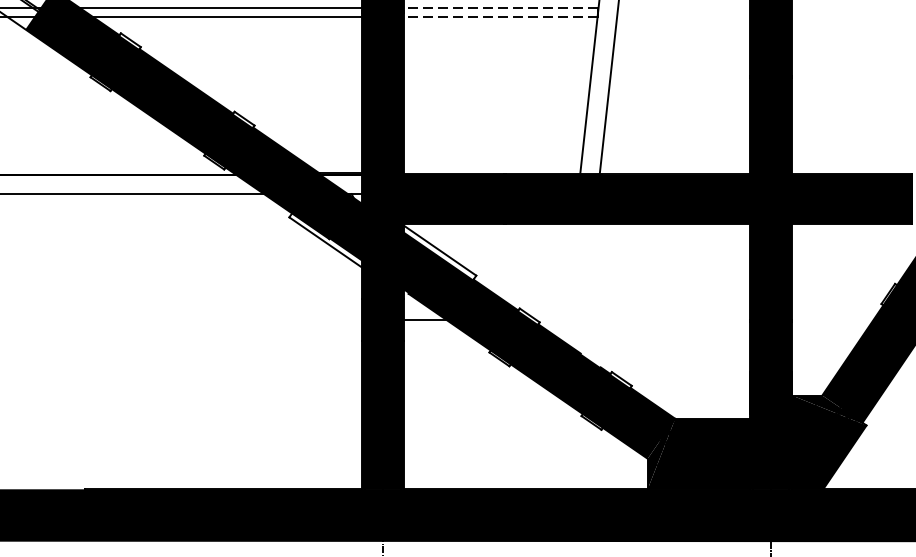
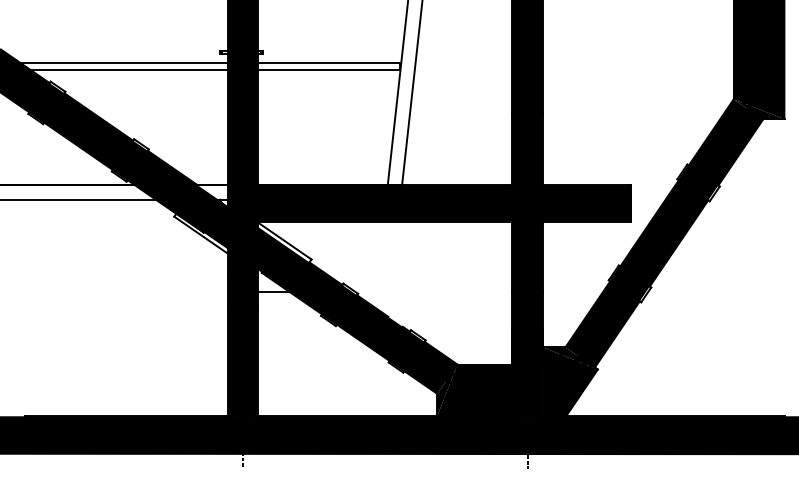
line: (493, 8) -> (324, 63), dashed -> solid
line: (493, 16) -> (324, 69), dashed -> solid

